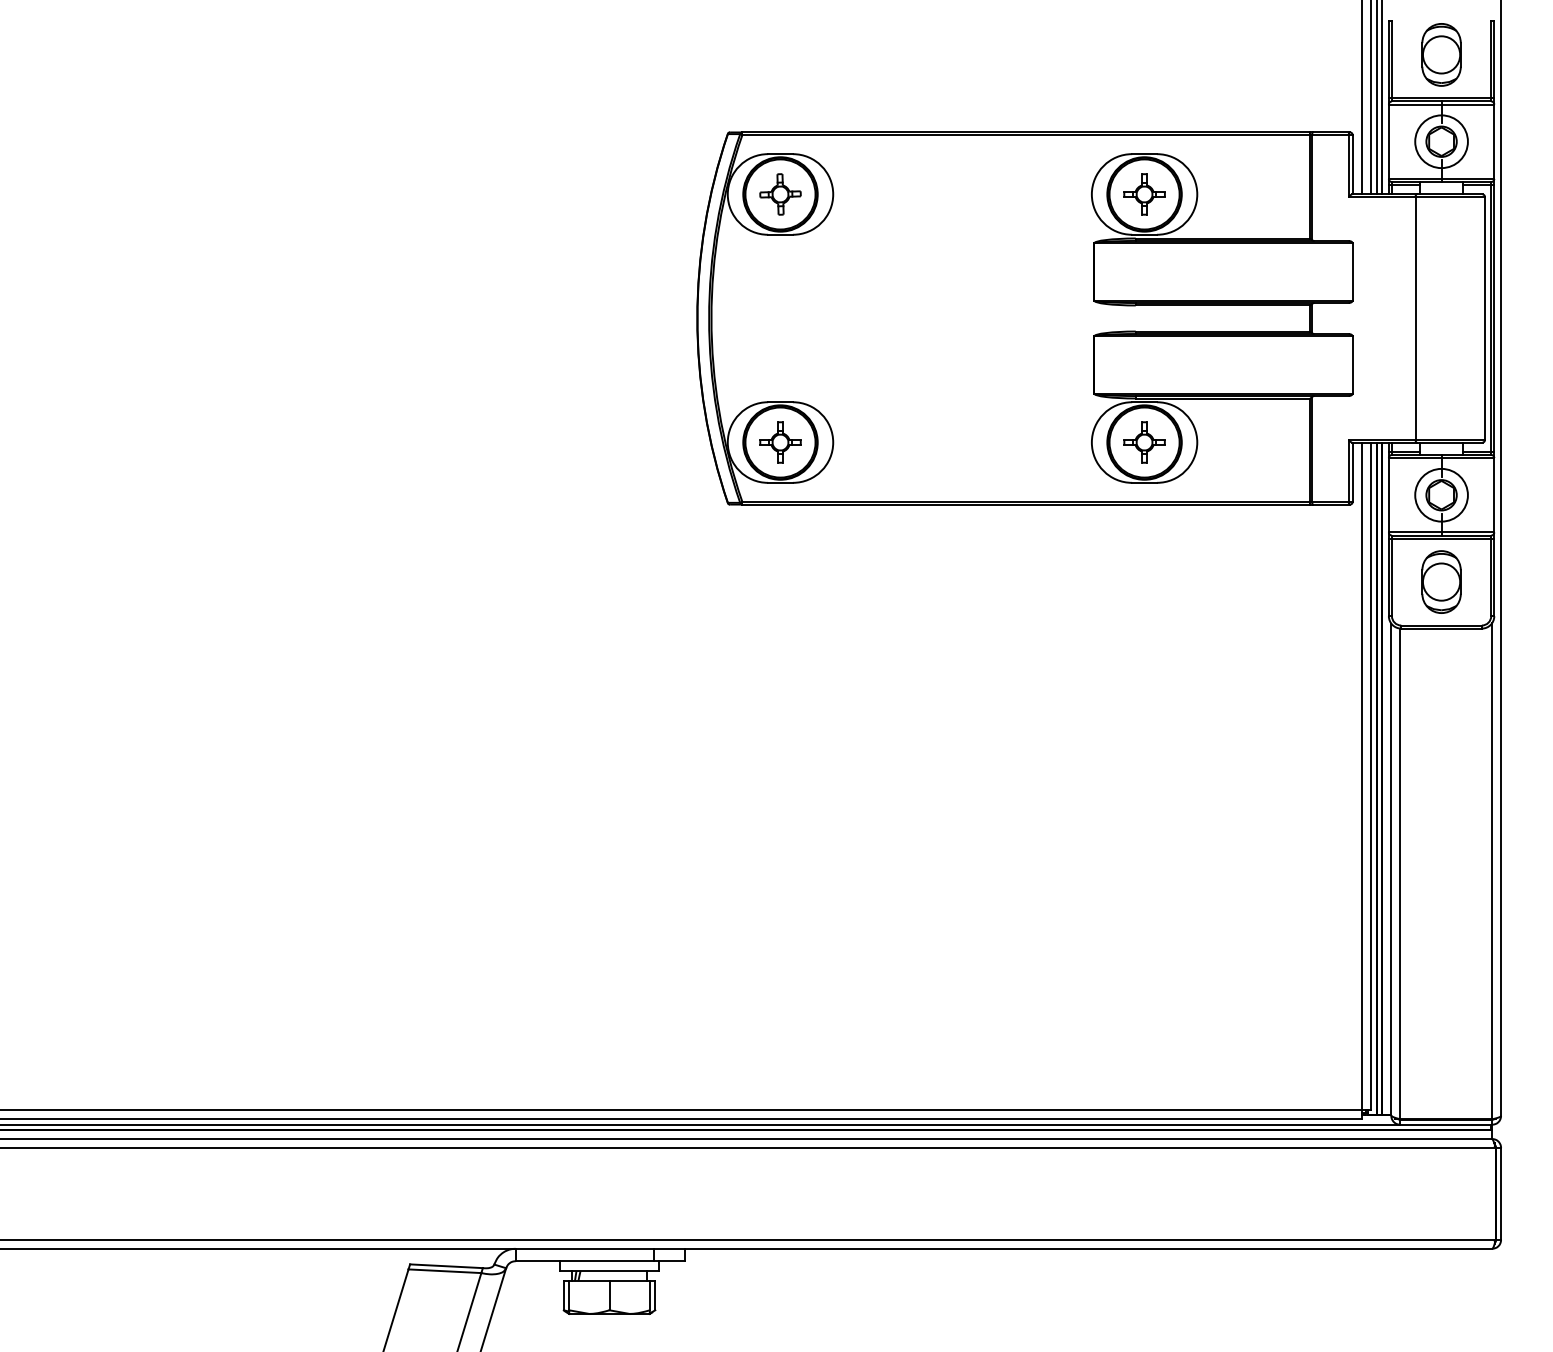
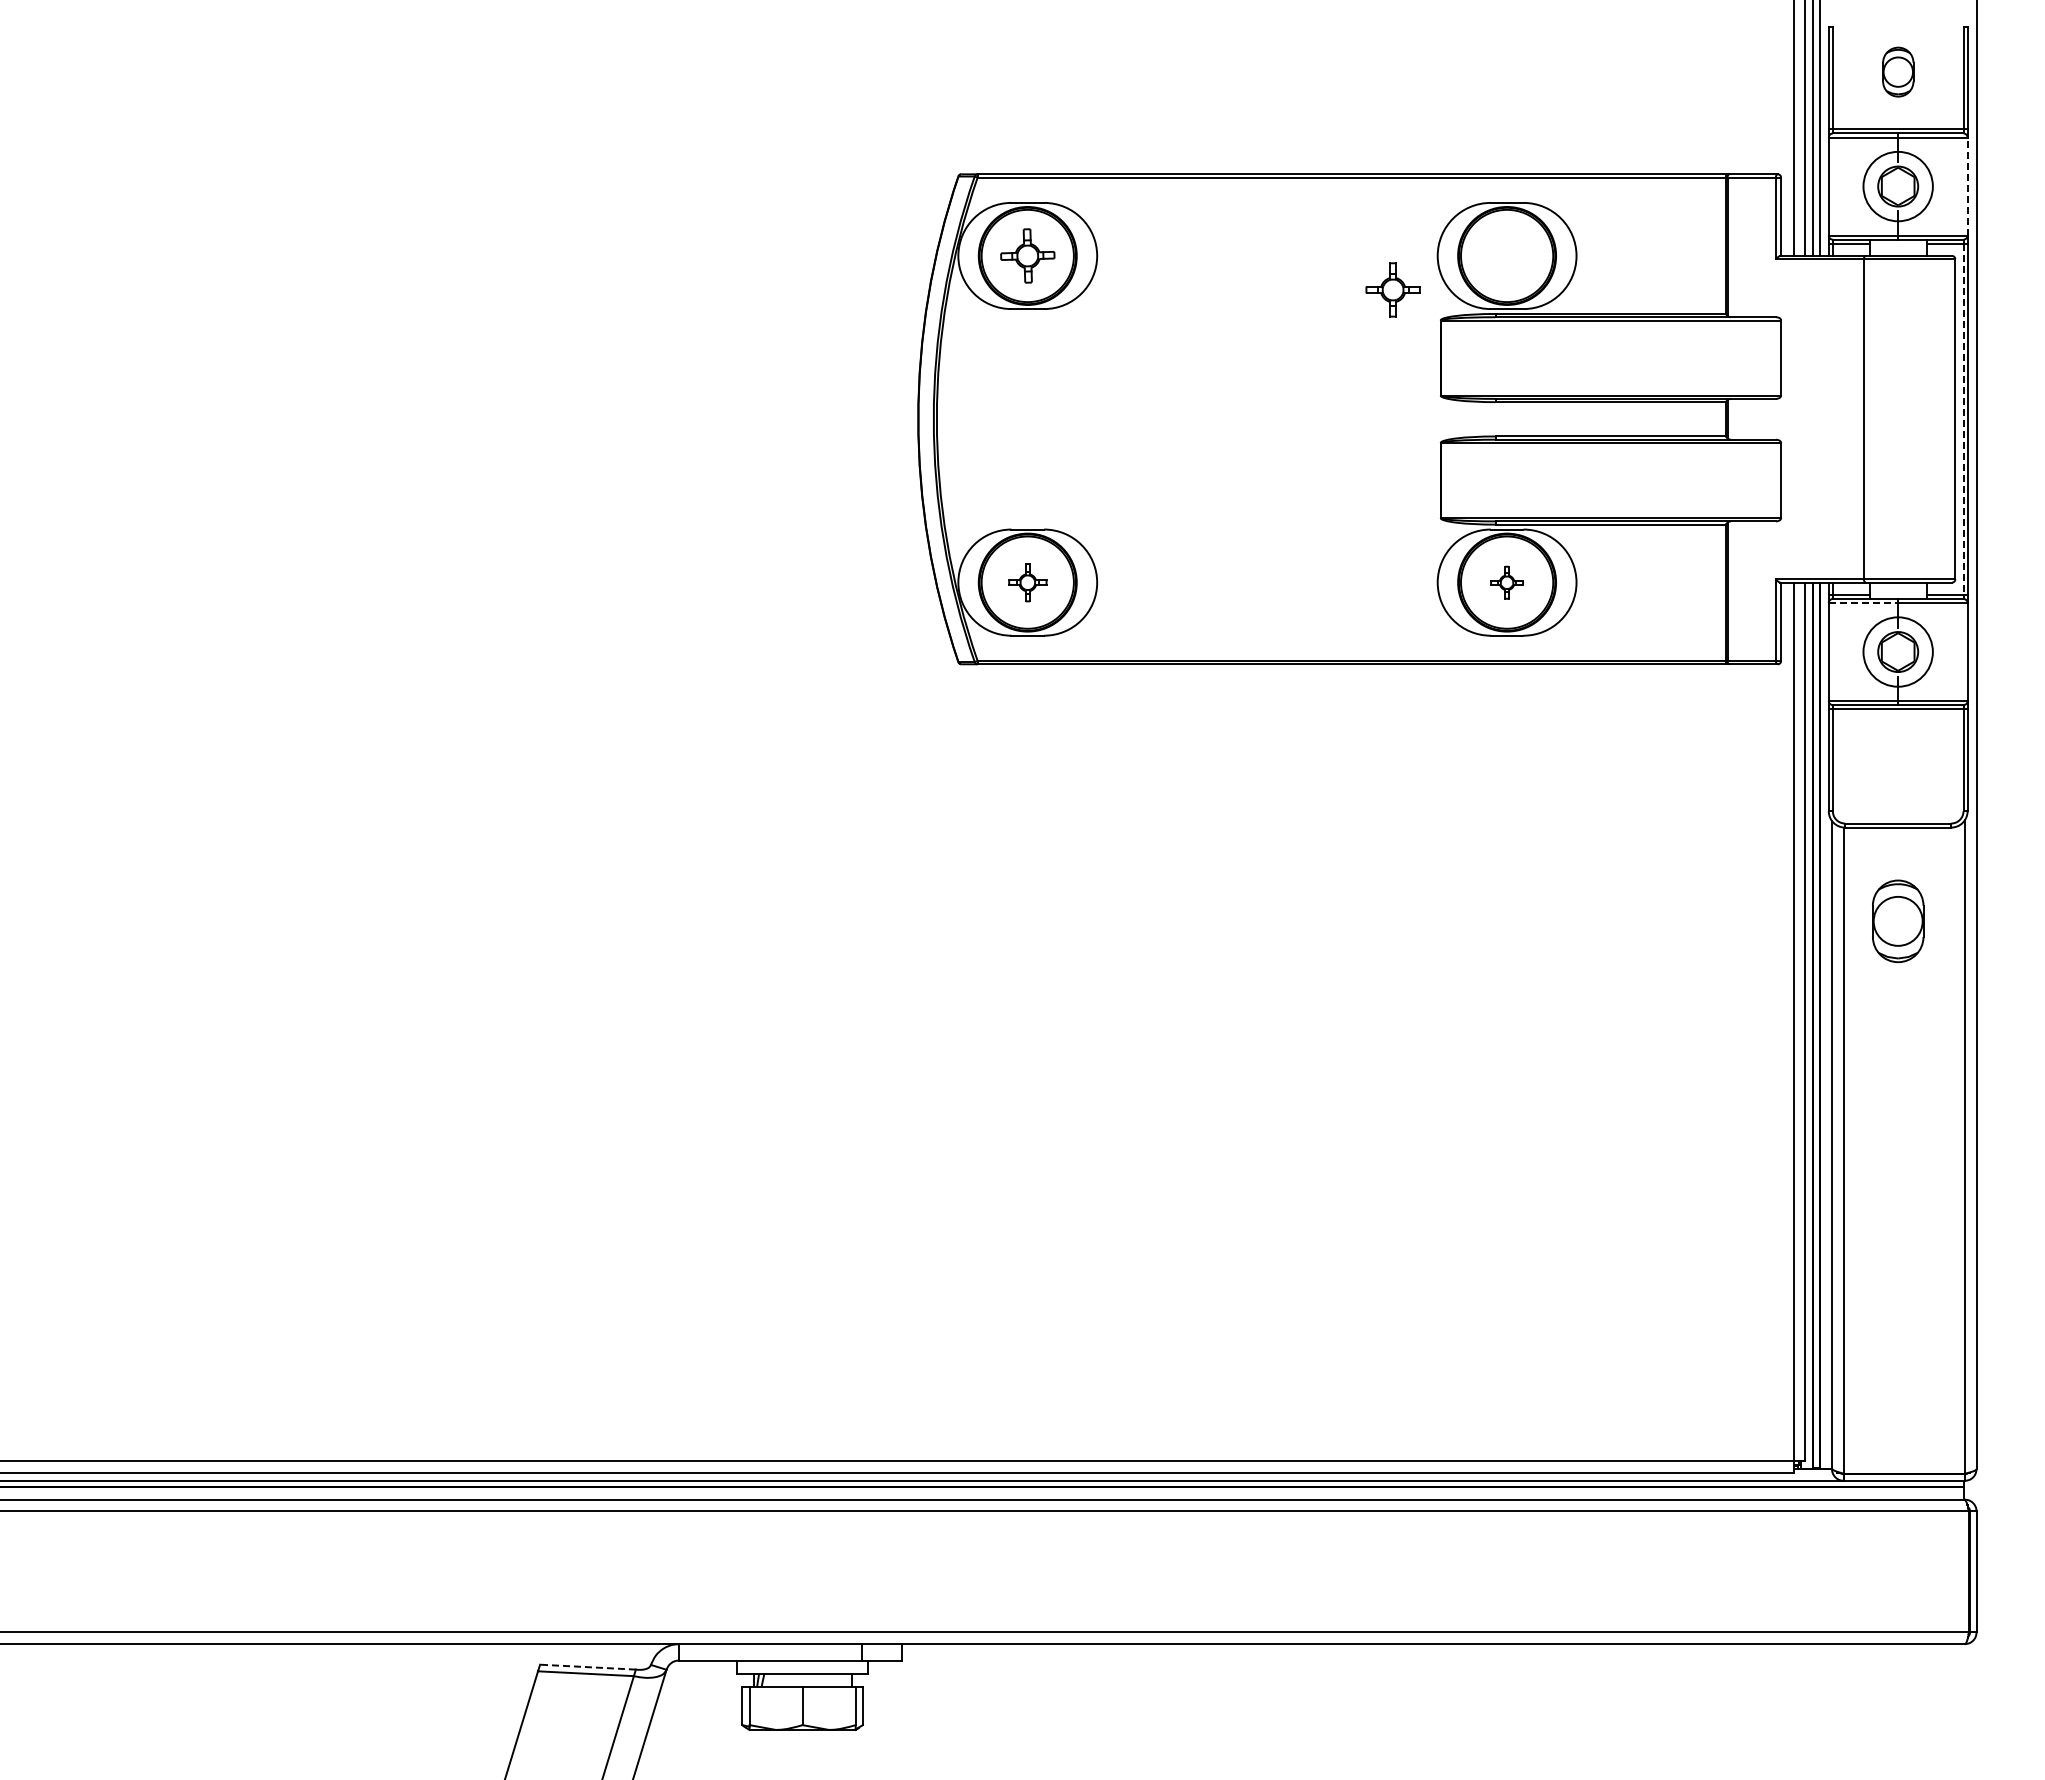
part: (1441, 54) -> (1898, 71), size x0.6
line: (1494, 141) -> (1967, 186), solid -> dashed
part: (1144, 194) -> (1392, 289), moved
line: (1491, 318) -> (1963, 419), solid -> dashed
part: (780, 442) -> (1027, 582), size x0.7
part: (1144, 442) -> (1506, 582), size x0.6
line: (1415, 458) -> (1863, 603), solid -> dashed
part: (1441, 582) -> (1898, 921), moved
line: (446, 1266) -> (587, 1667), solid -> dashed

